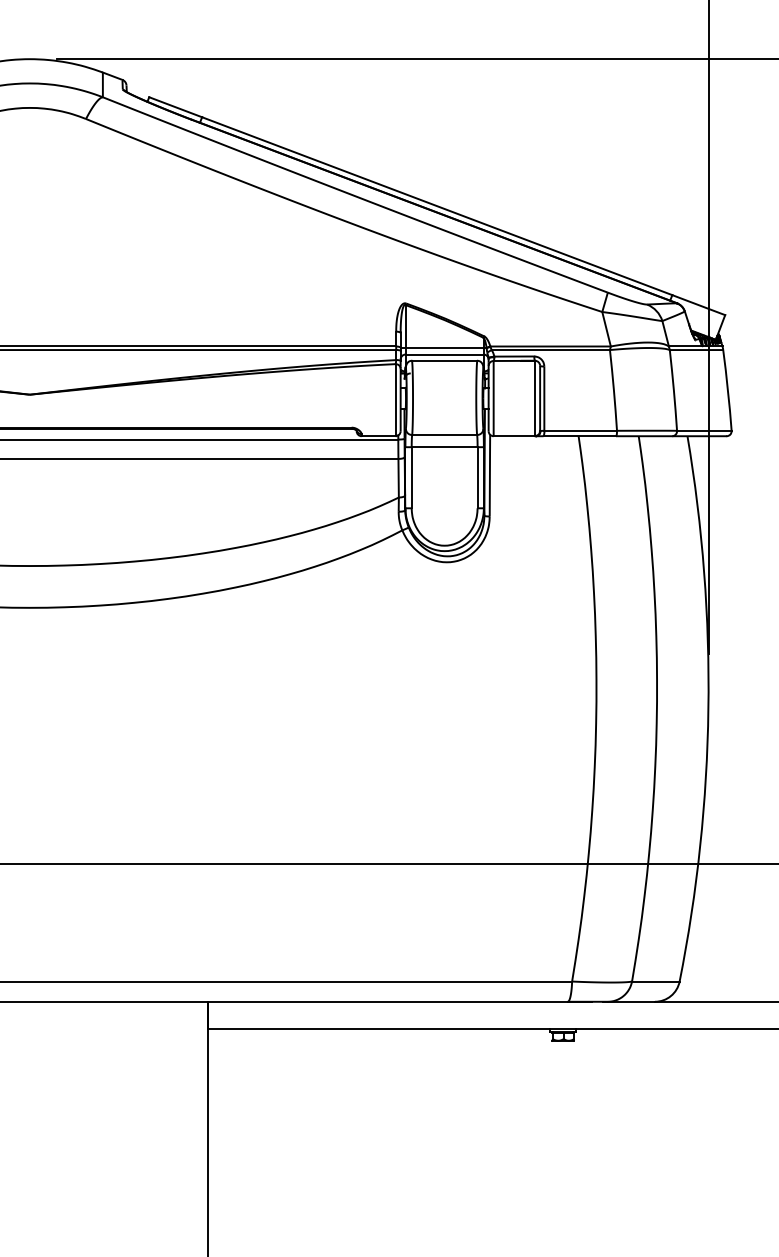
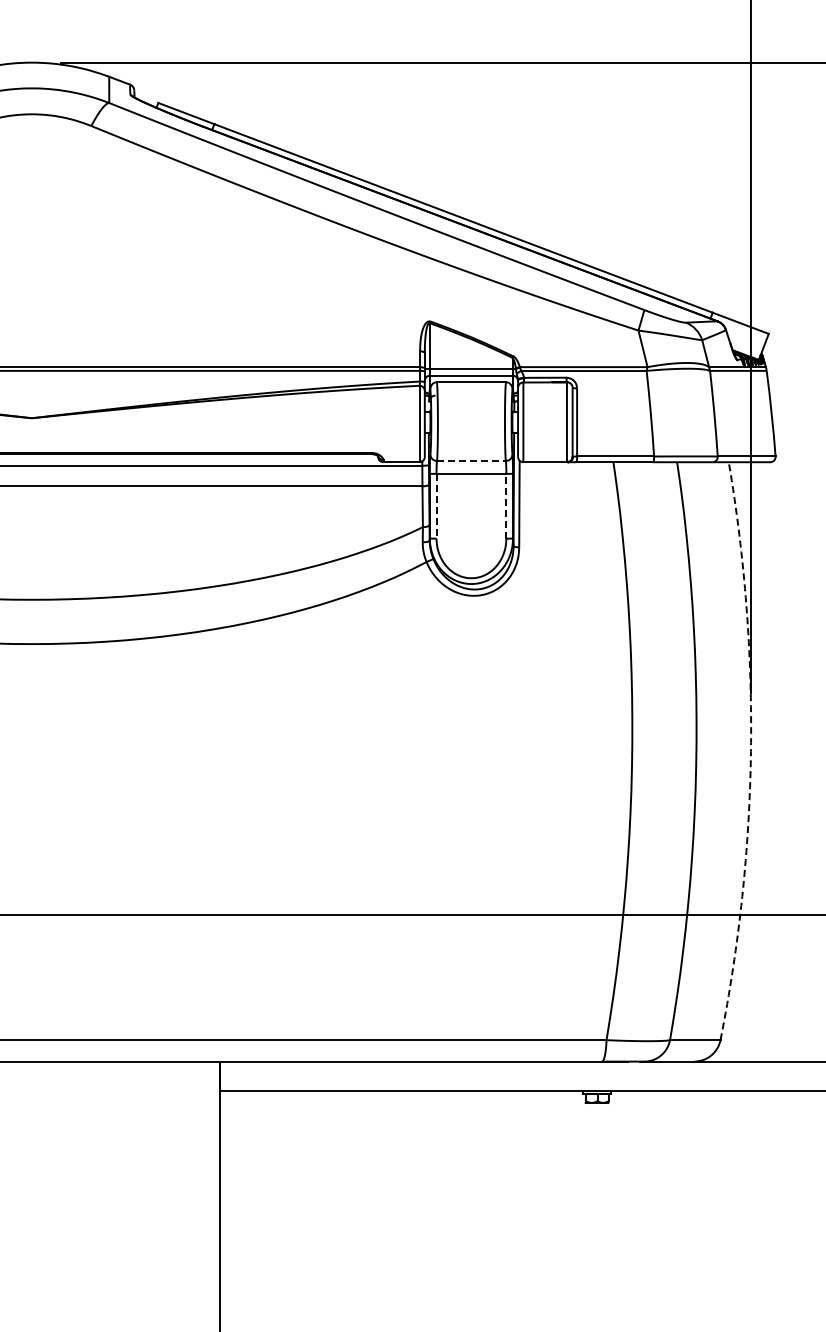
line: (444, 434) -> (471, 460), solid -> dashed
line: (411, 477) -> (436, 506), solid -> dashed
line: (477, 477) -> (506, 505), solid -> dashed
arc: (707, 709) -> (750, 751), solid -> dashed

